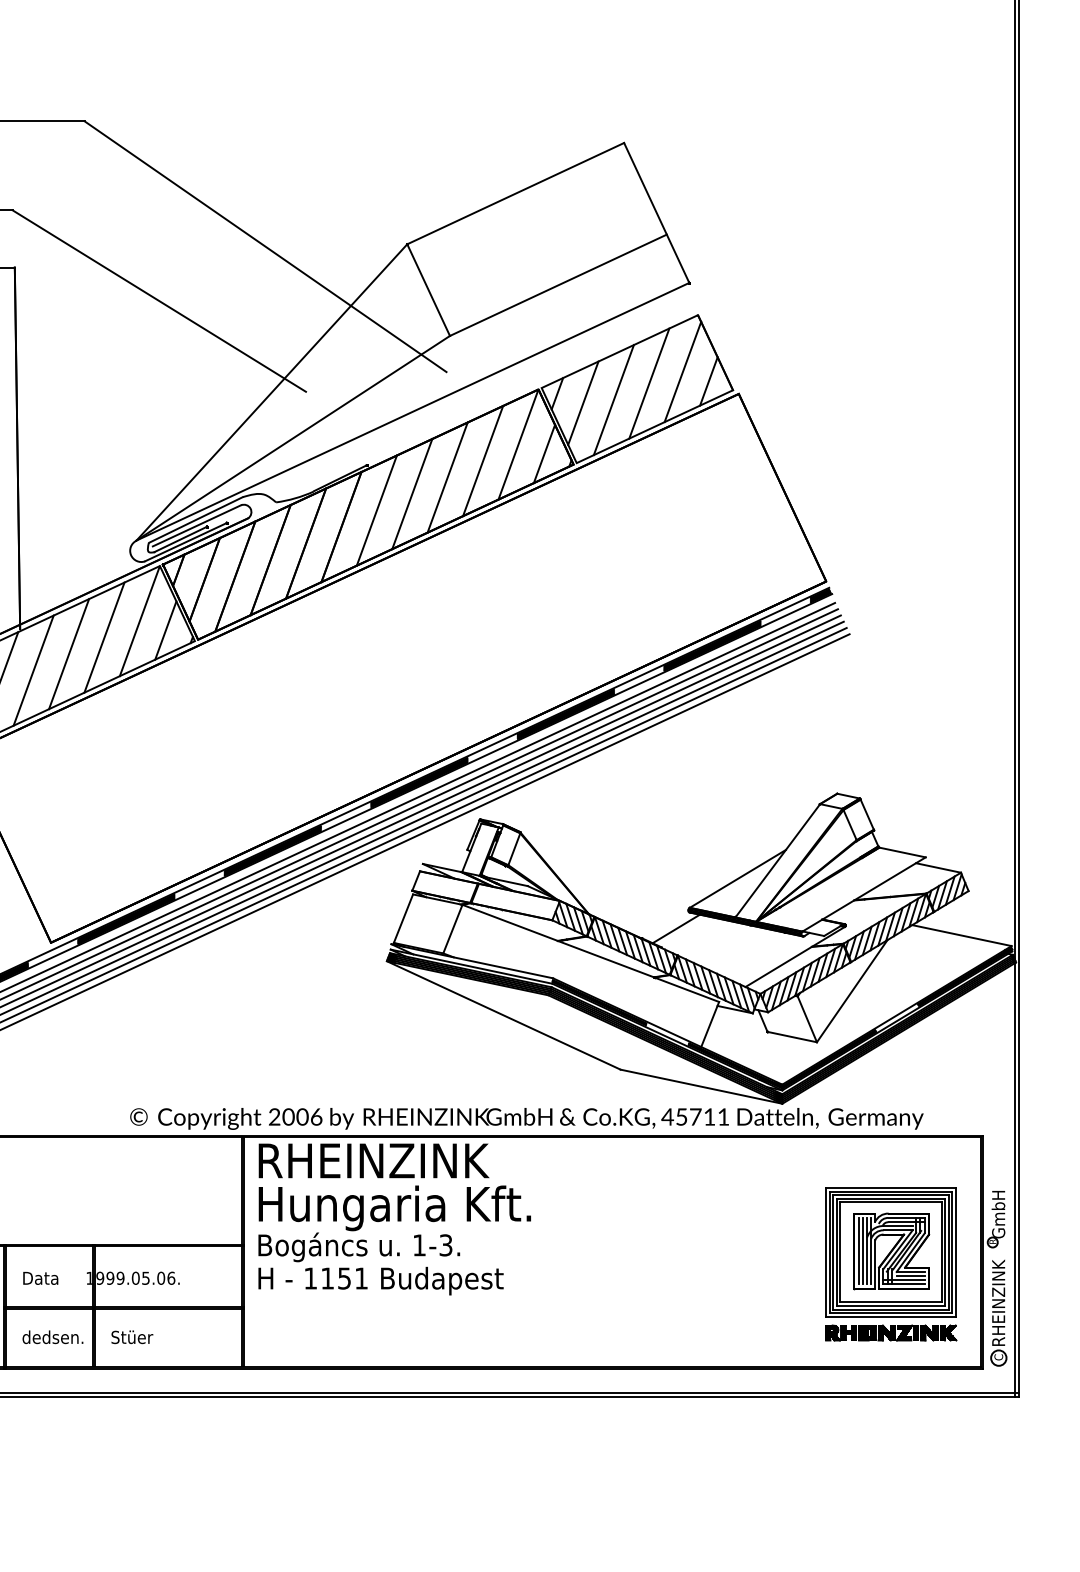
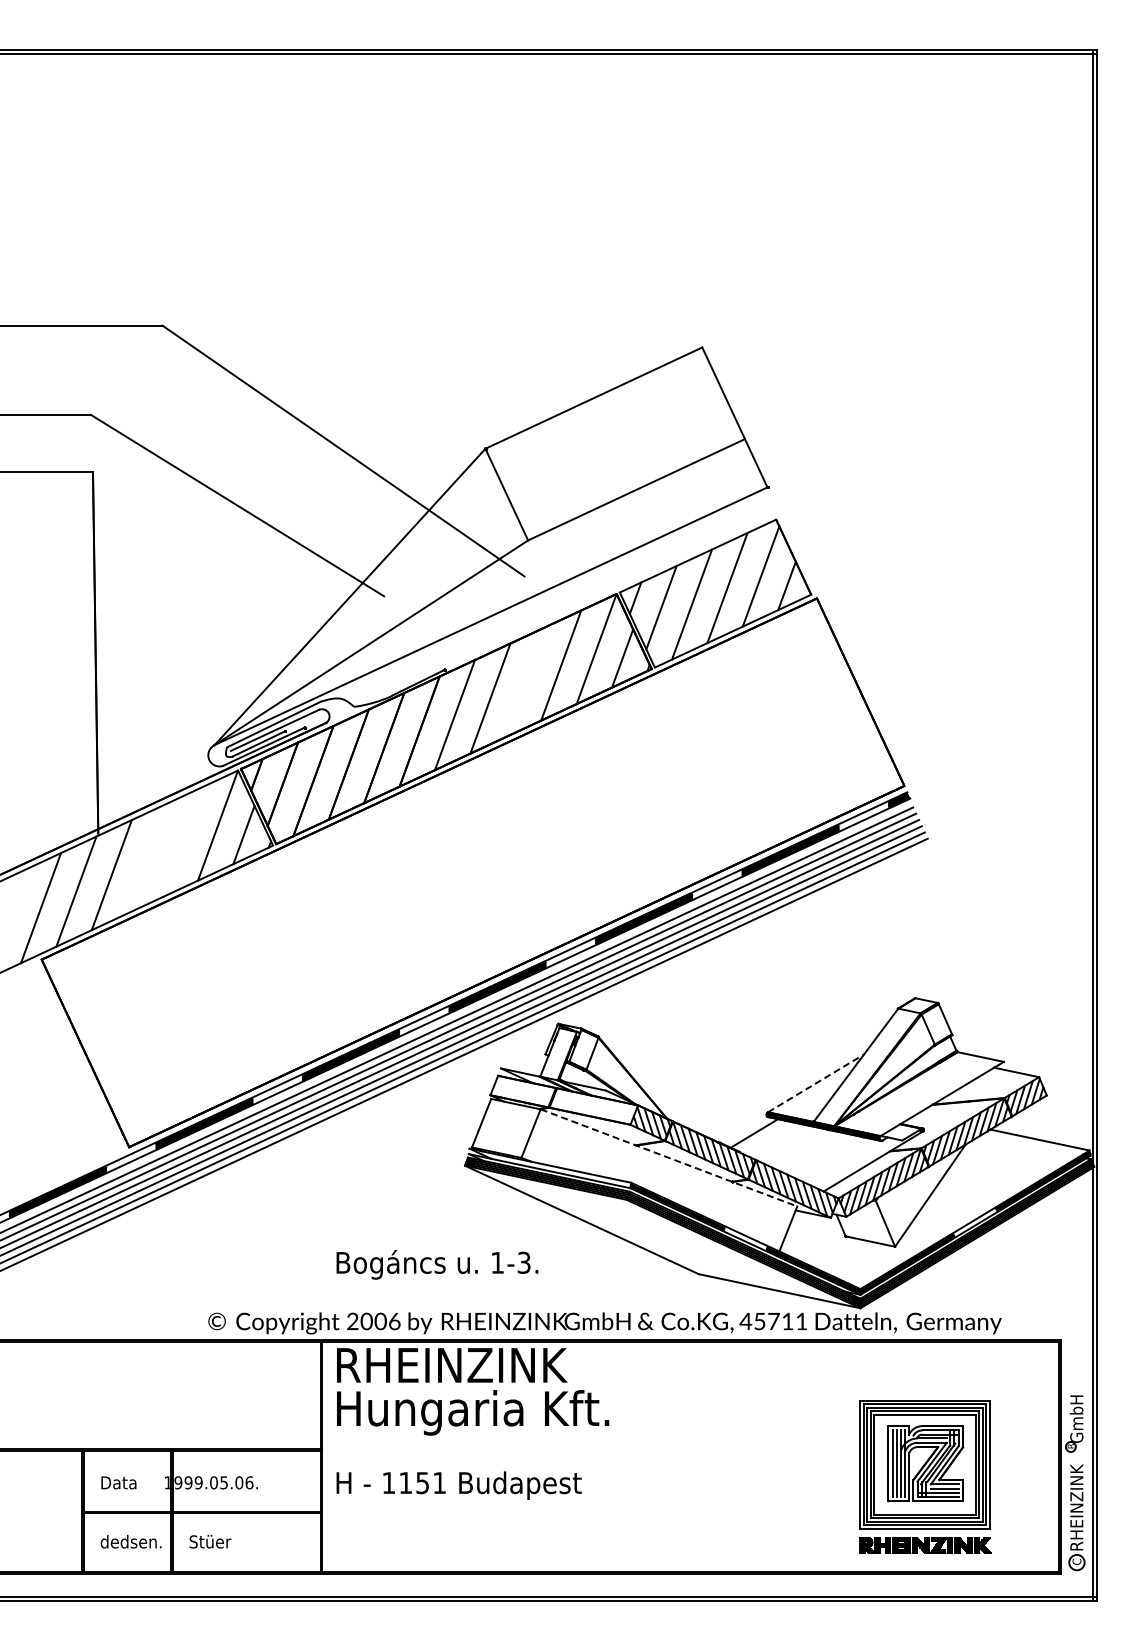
line: (447, 478) -> (525, 682), removed
line: (104, 638) -> (182, 842), removed
line: (69, 654) -> (147, 858), removed
line: (738, 879) -> (816, 1083), solid -> dashed
line: (591, 954) -> (669, 1158), solid -> dashed
text: (359, 1247) -> (437, 1264), moved
part: (891, 1264) -> (925, 1476), moved

